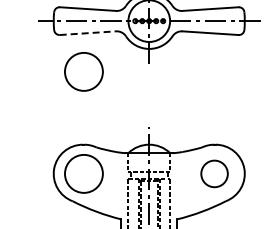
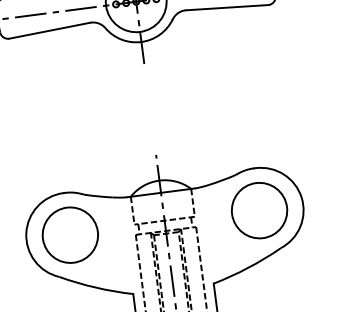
line: (88, 33) -> (50, 31), dashed -> solid
part: (83, 71) -> (50, 87), removed
part: (214, 173) -> (259, 210), size x1.43

